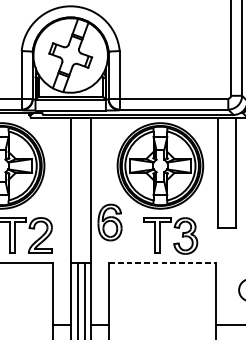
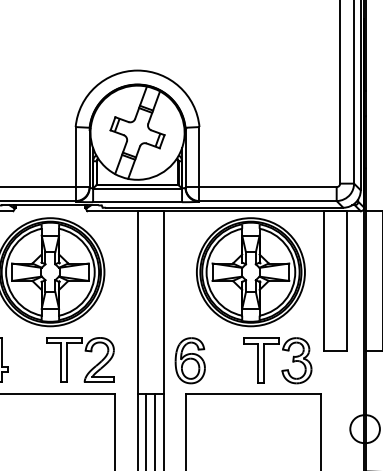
part: (109, 222) -> (189, 360), moved
part: (173, 243) -> (281, 370), moved
line: (163, 262) -> (254, 394), dashed -> solid

